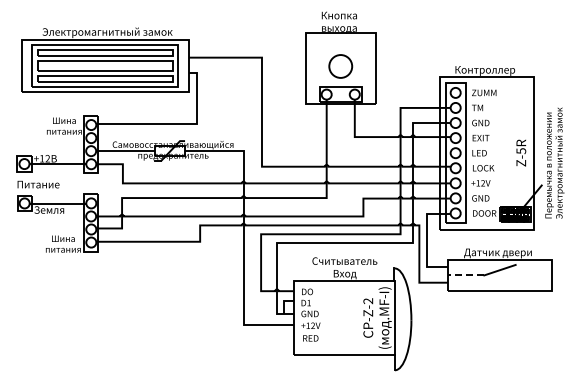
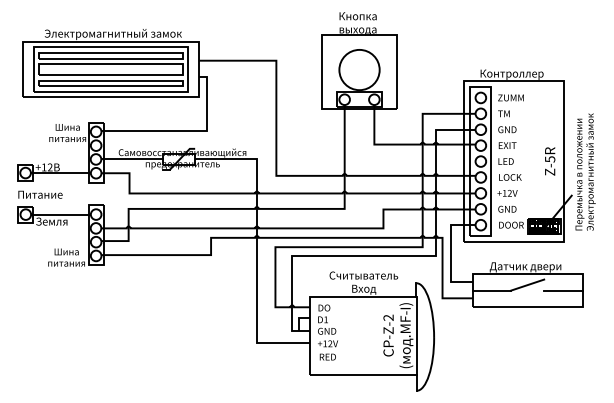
circle: (340, 66) -> (359, 70), size x1.67
line: (465, 275) -> (491, 290), dashed -> solid
line: (533, 275) -> (563, 290), added

